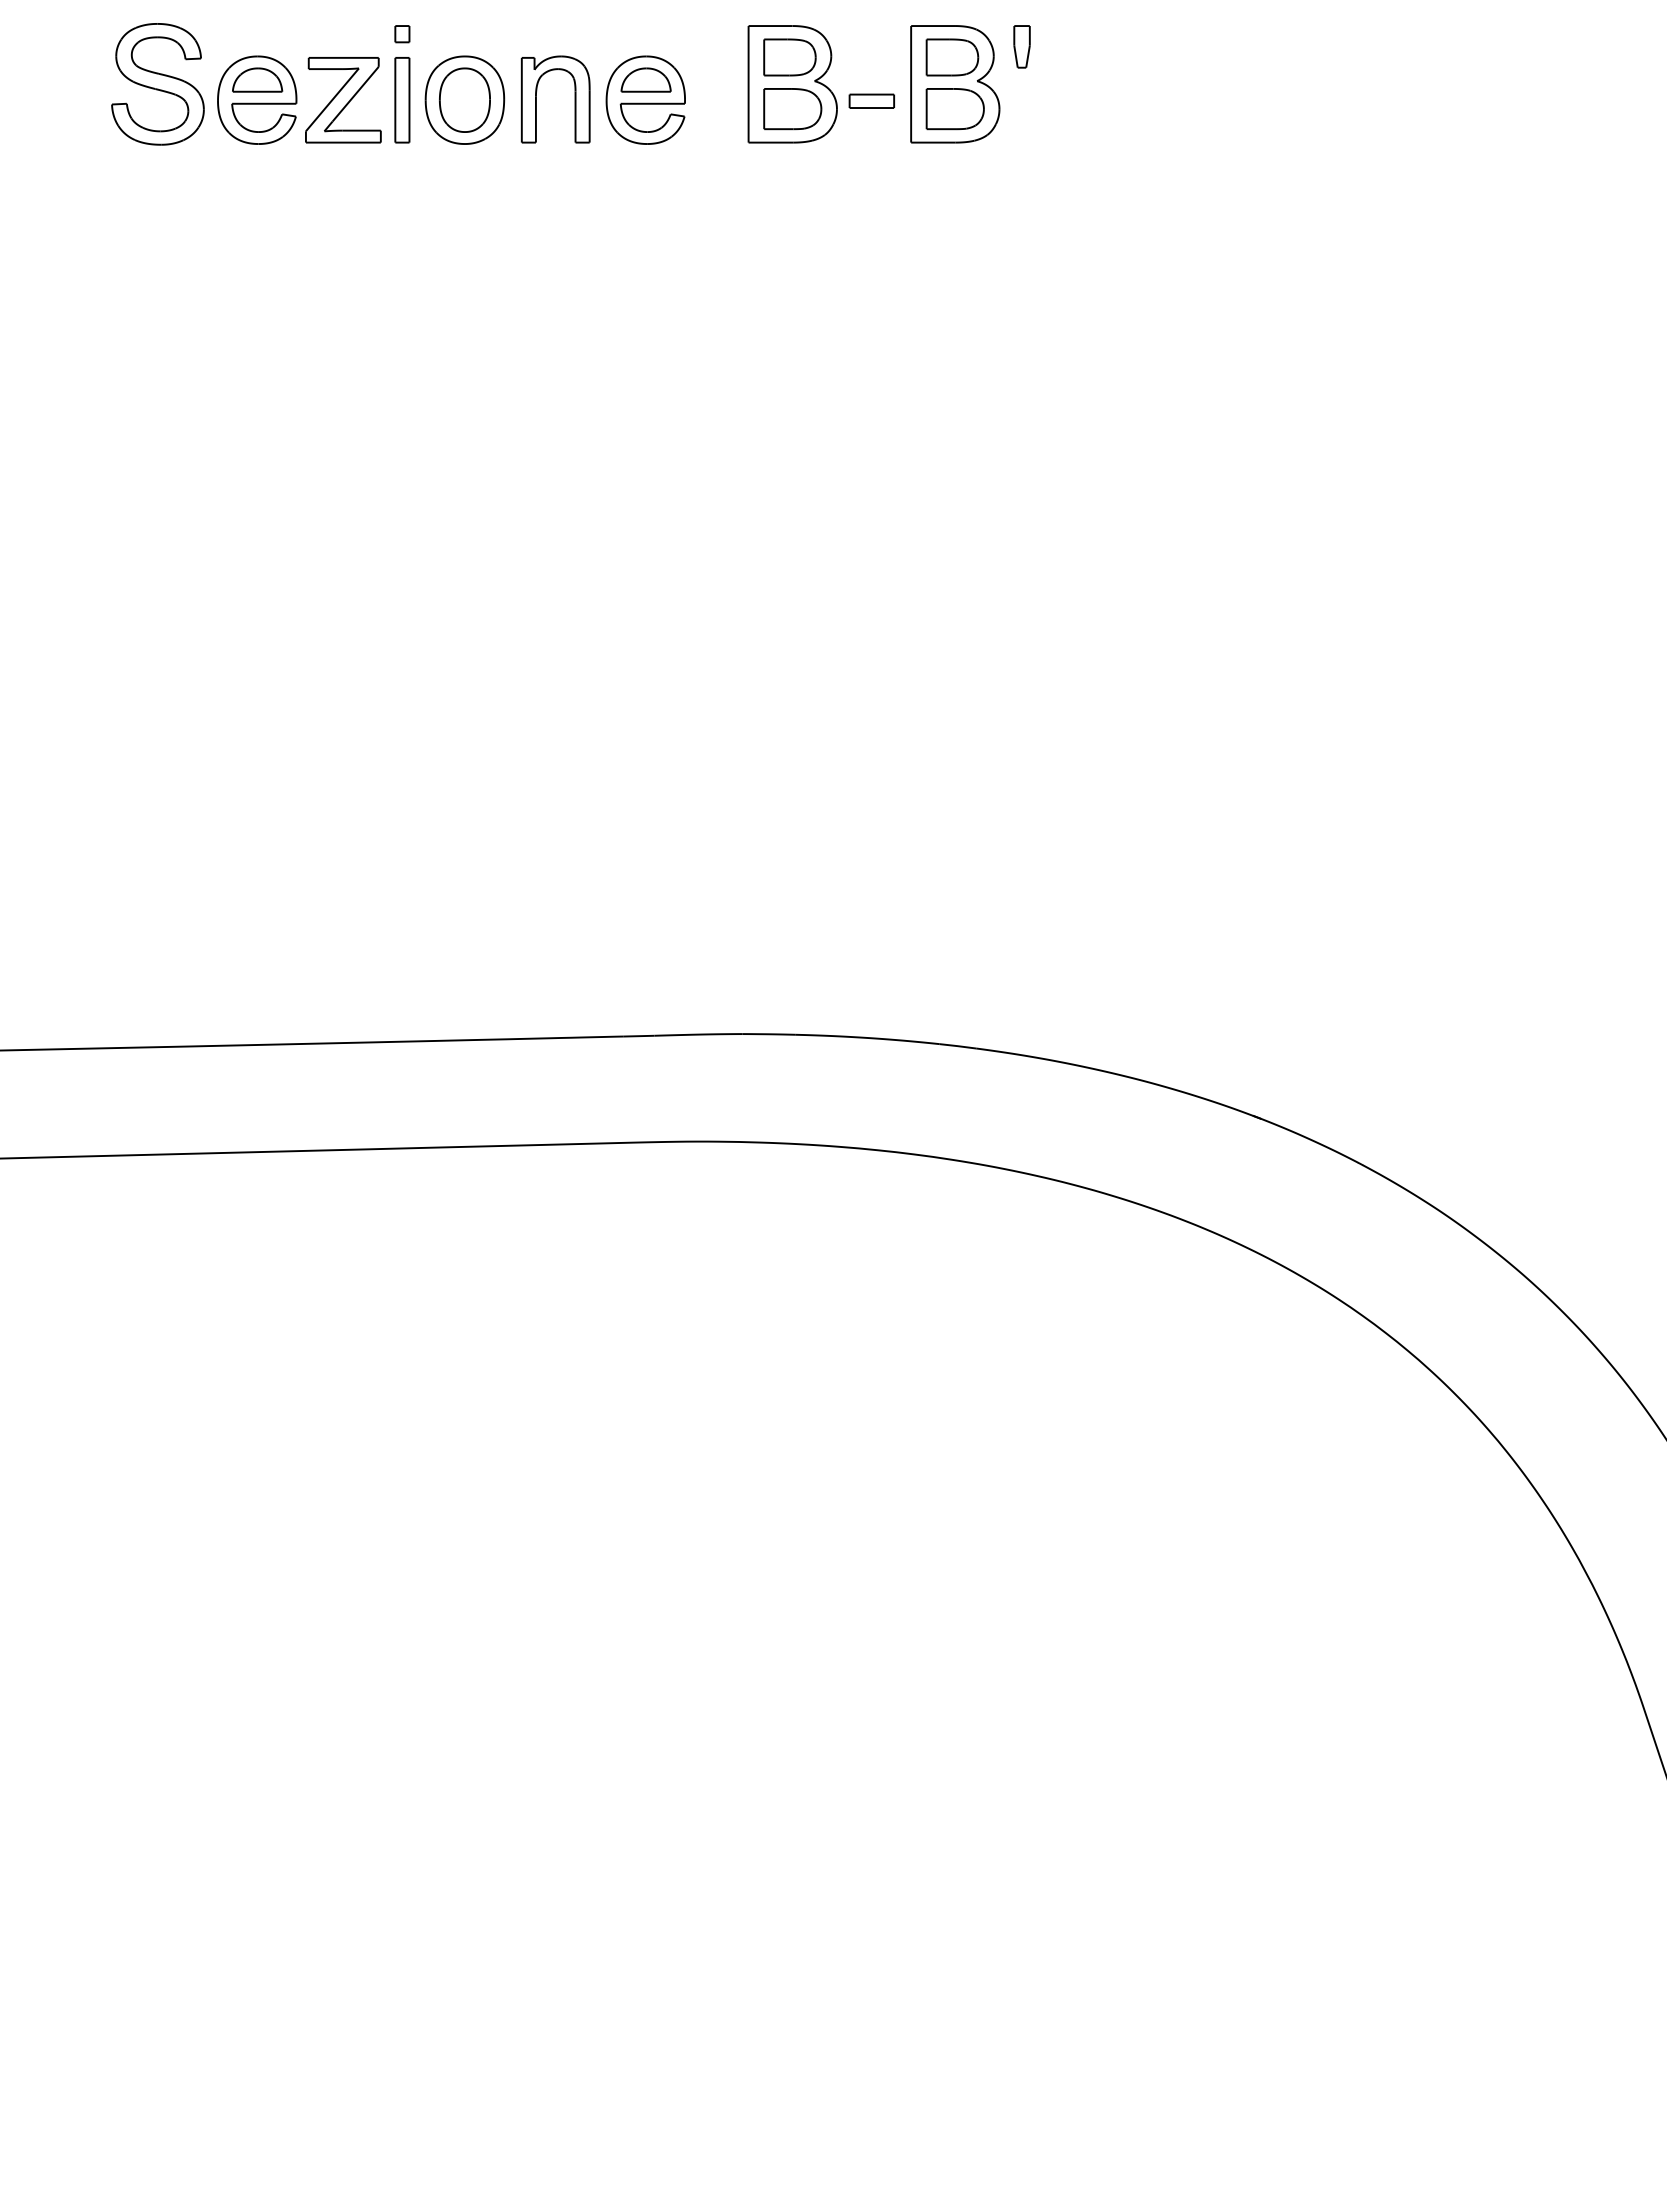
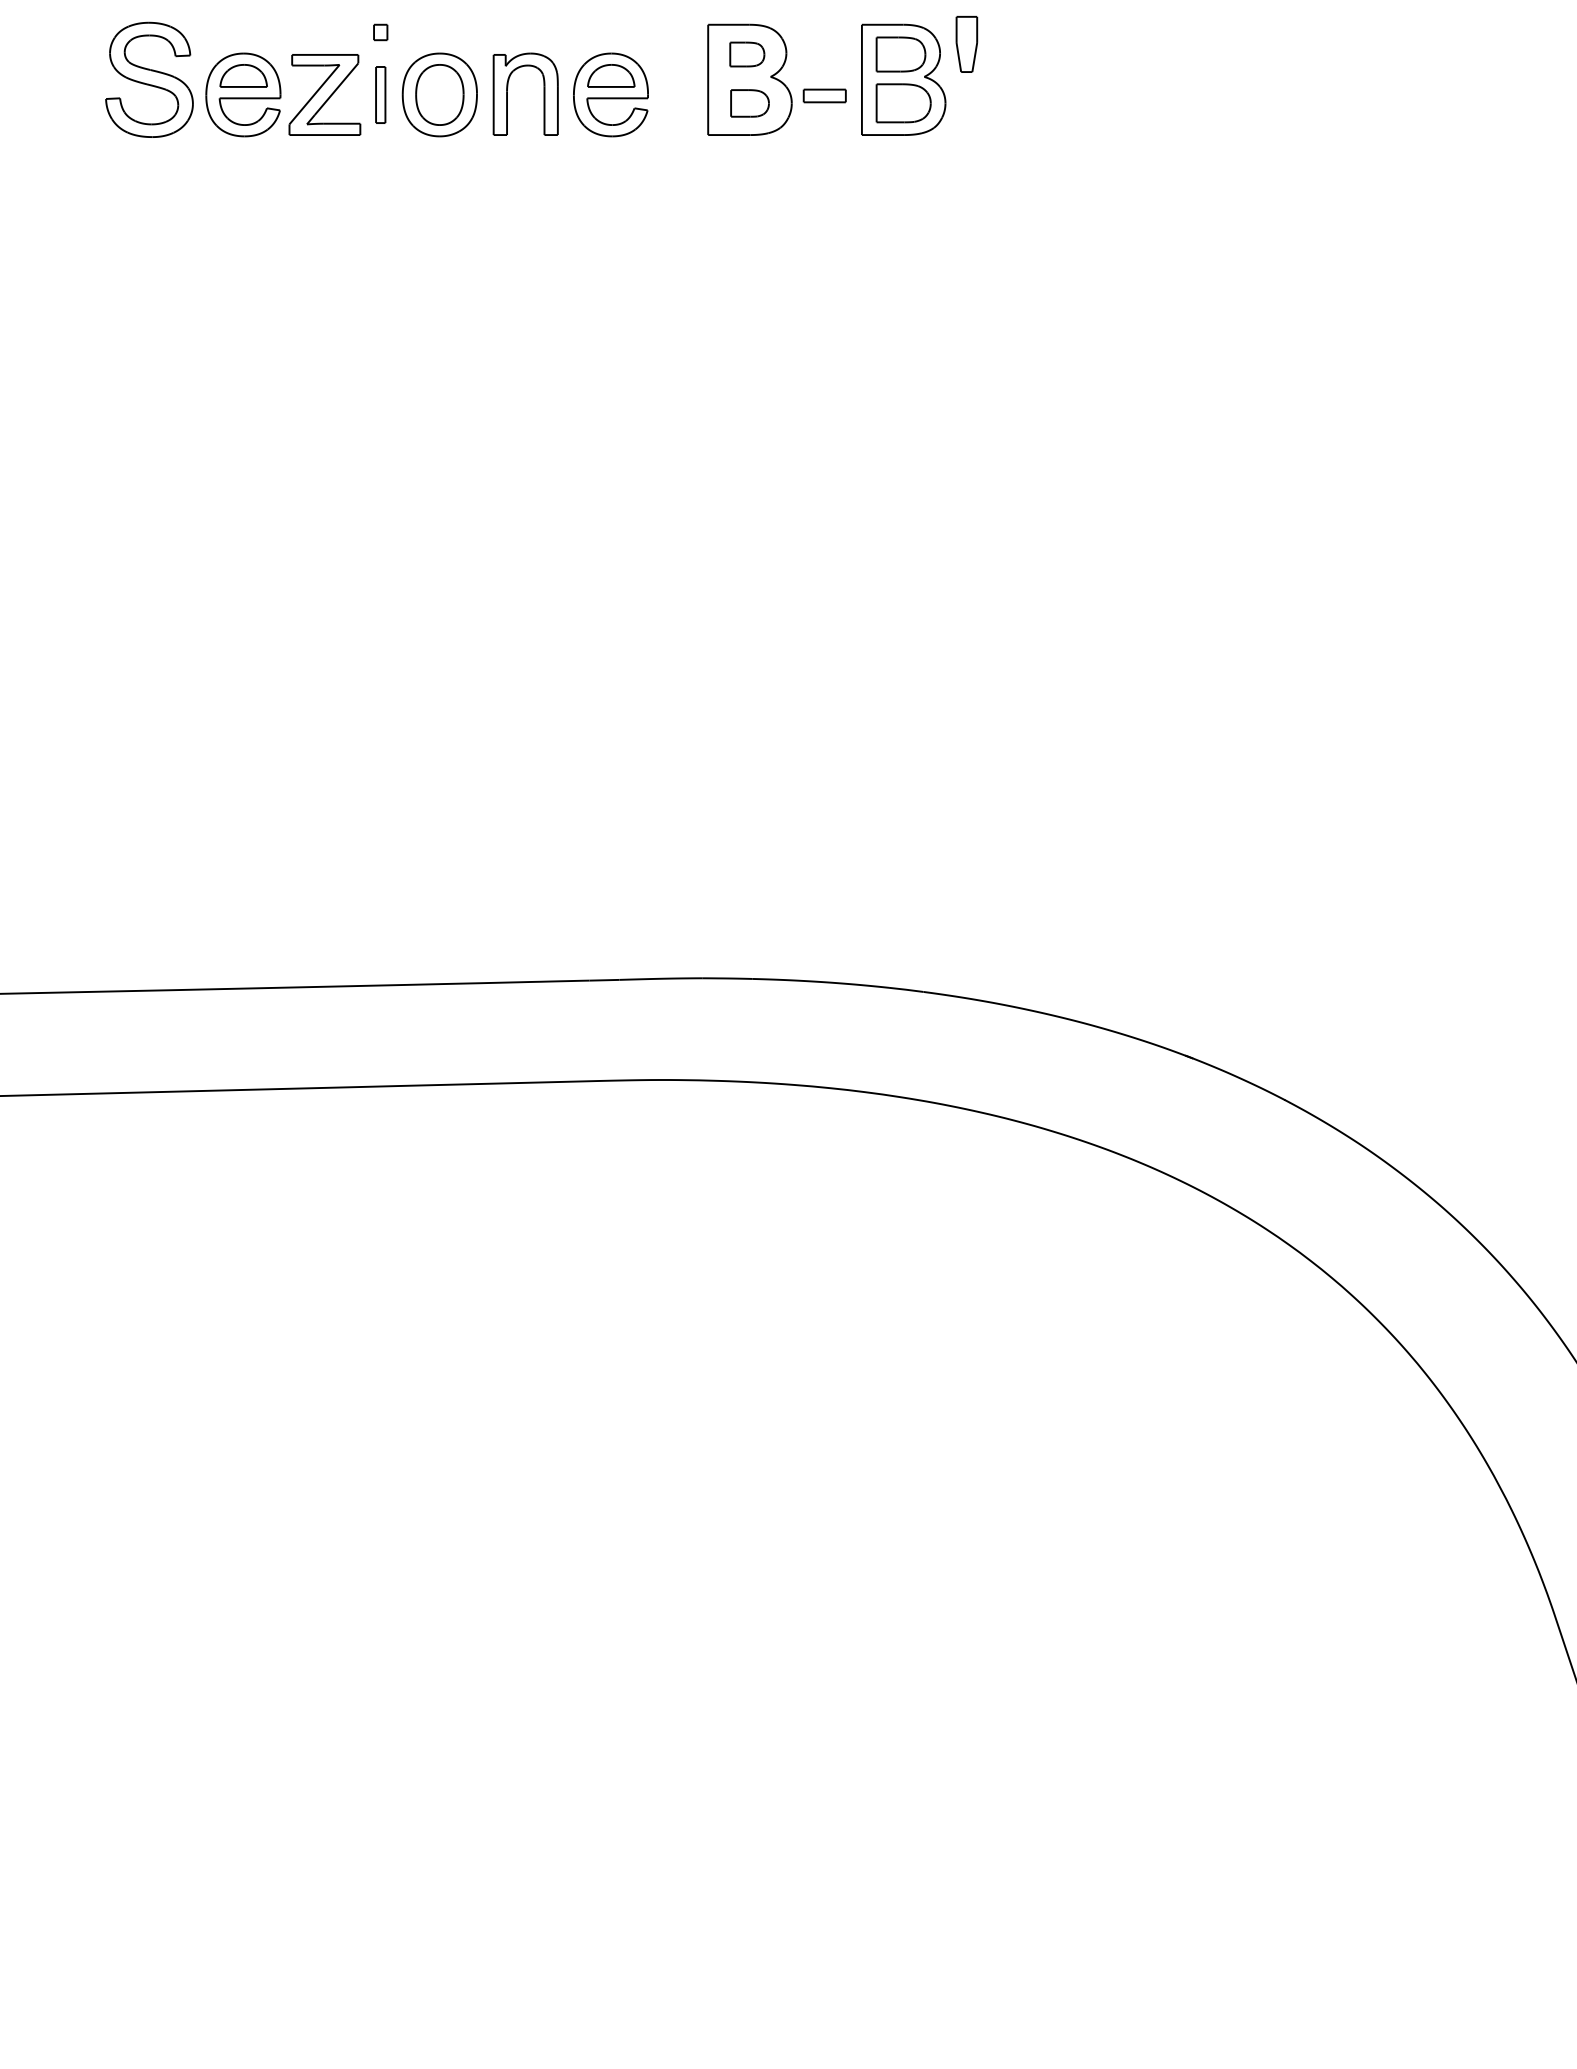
part: (1021, 46) -> (966, 44), size x1.4
part: (789, 57) -> (746, 54), size x0.7
part: (402, 100) -> (380, 95), size x0.7
part: (792, 109) -> (749, 103), size x0.7

